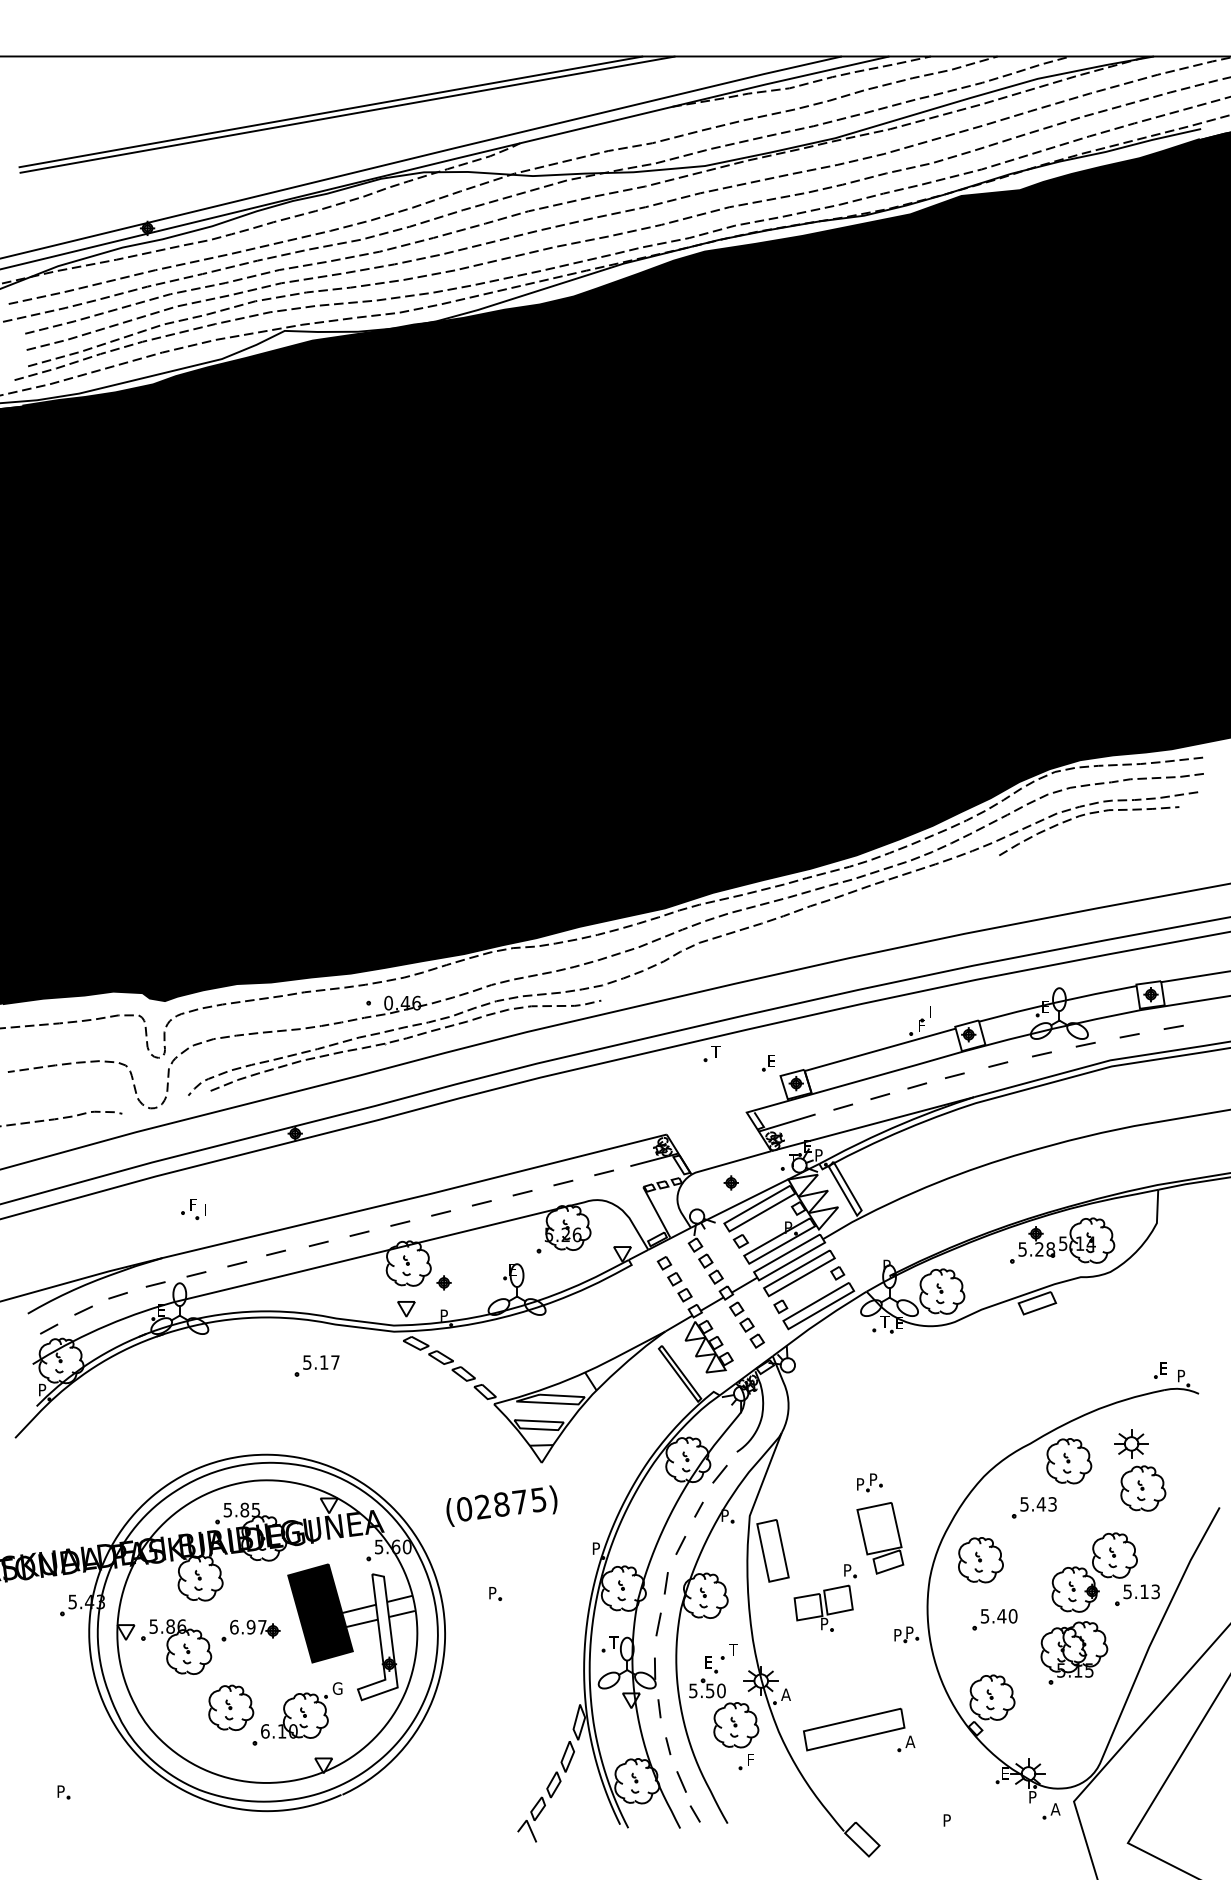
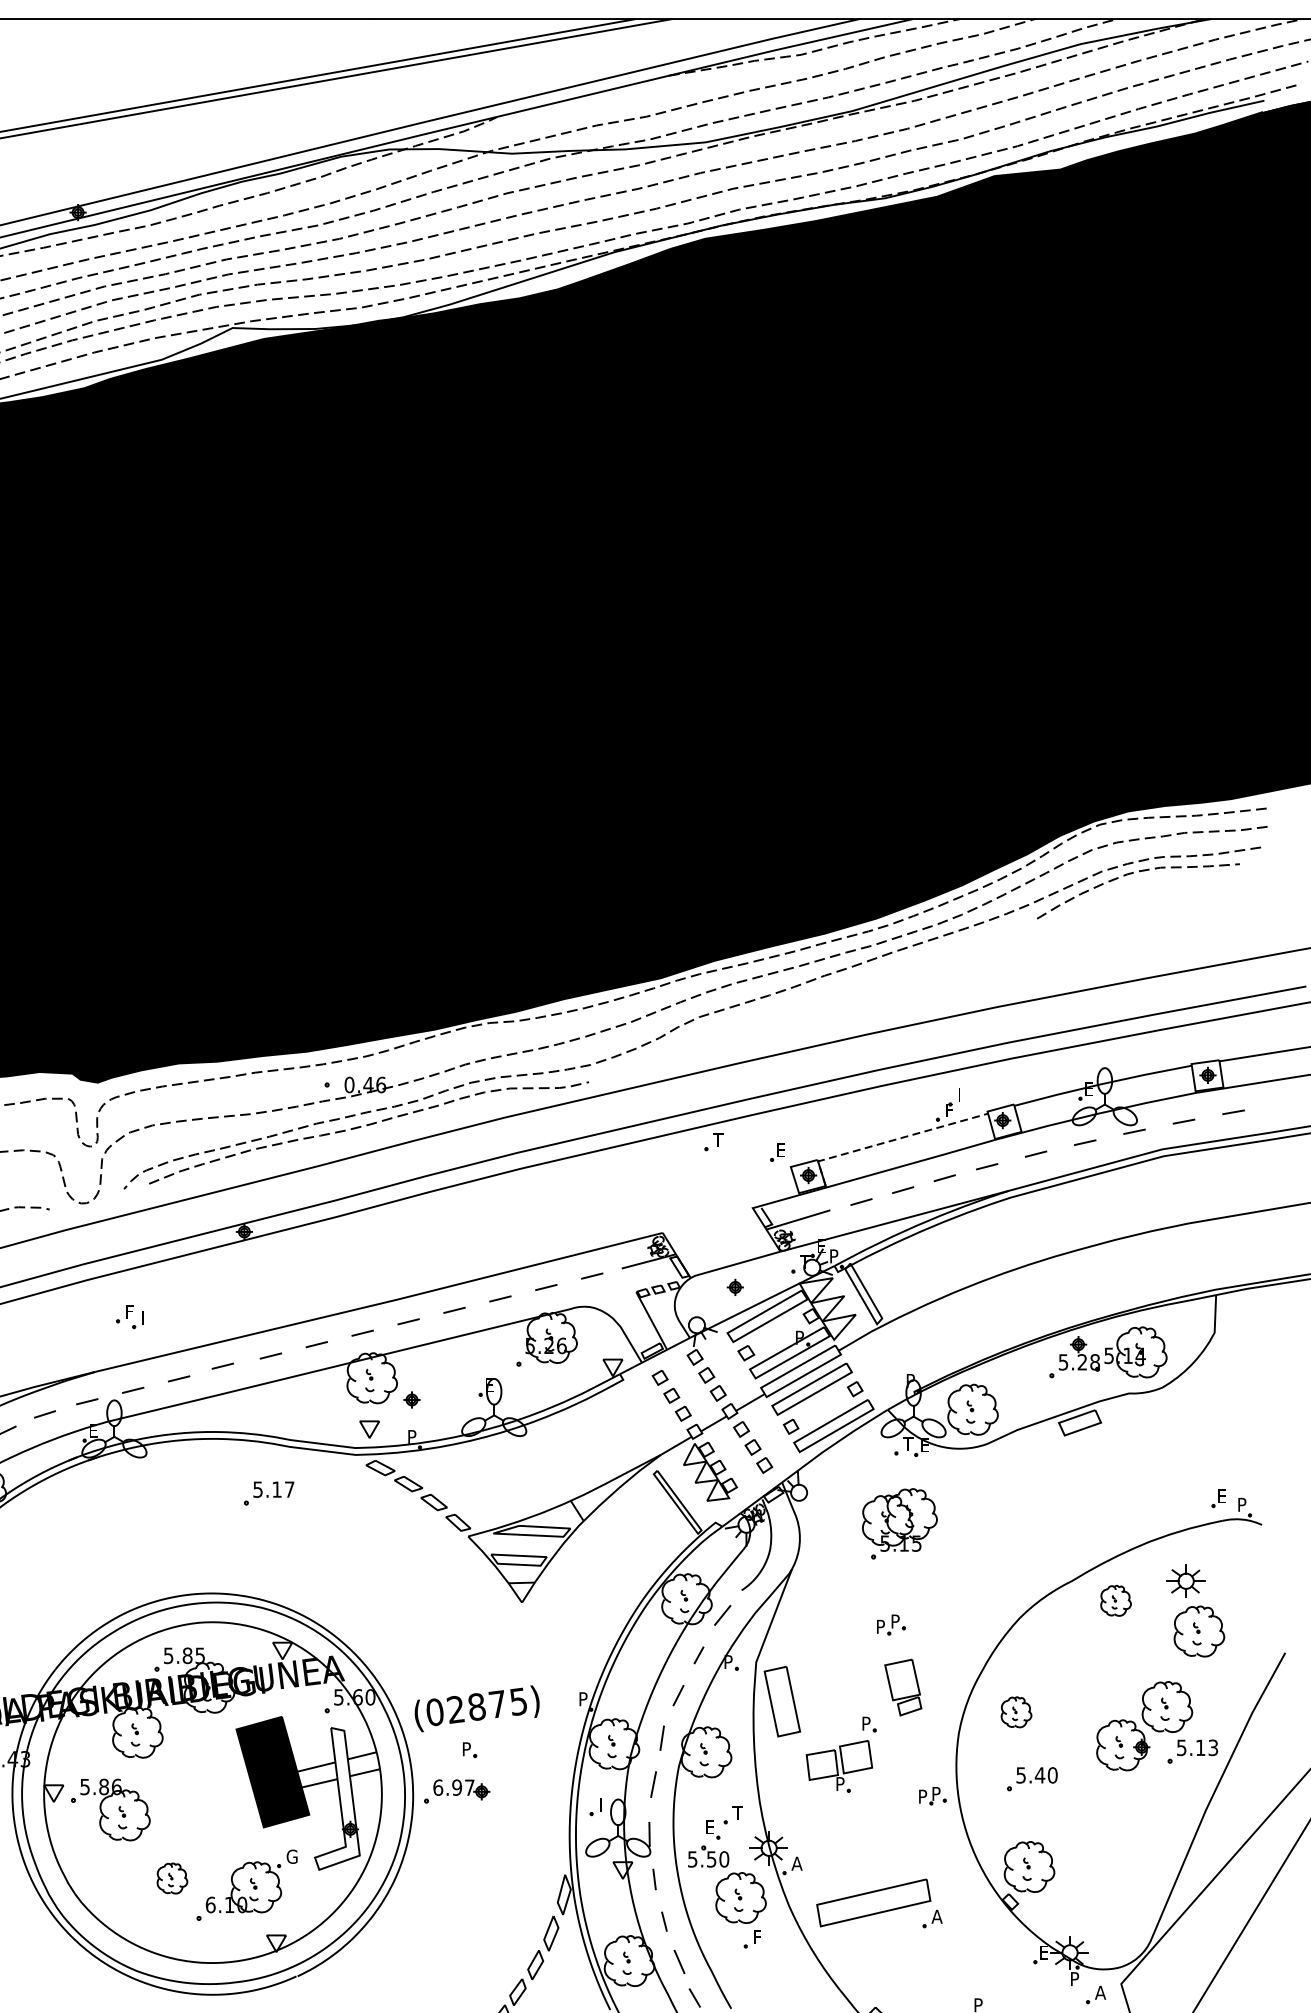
line: (869, 1052) -> (891, 1140), solid -> dashed
part: (1069, 1461) -> (1116, 1601), size x0.6
text: (501, 1505) -> (476, 1708), moved
part: (1033, 1507) -> (1075, 1652), removed
part: (880, 1538) -> (903, 1687), size x0.7
part: (980, 1560) -> (1016, 1712), size x0.6
part: (250, 1630) -> (456, 1791), moved
text: (613, 1642) -> (602, 1804), T -> I
part: (1074, 1652) -> (900, 1523), moved
part: (231, 1707) -> (172, 1878), size x0.6

